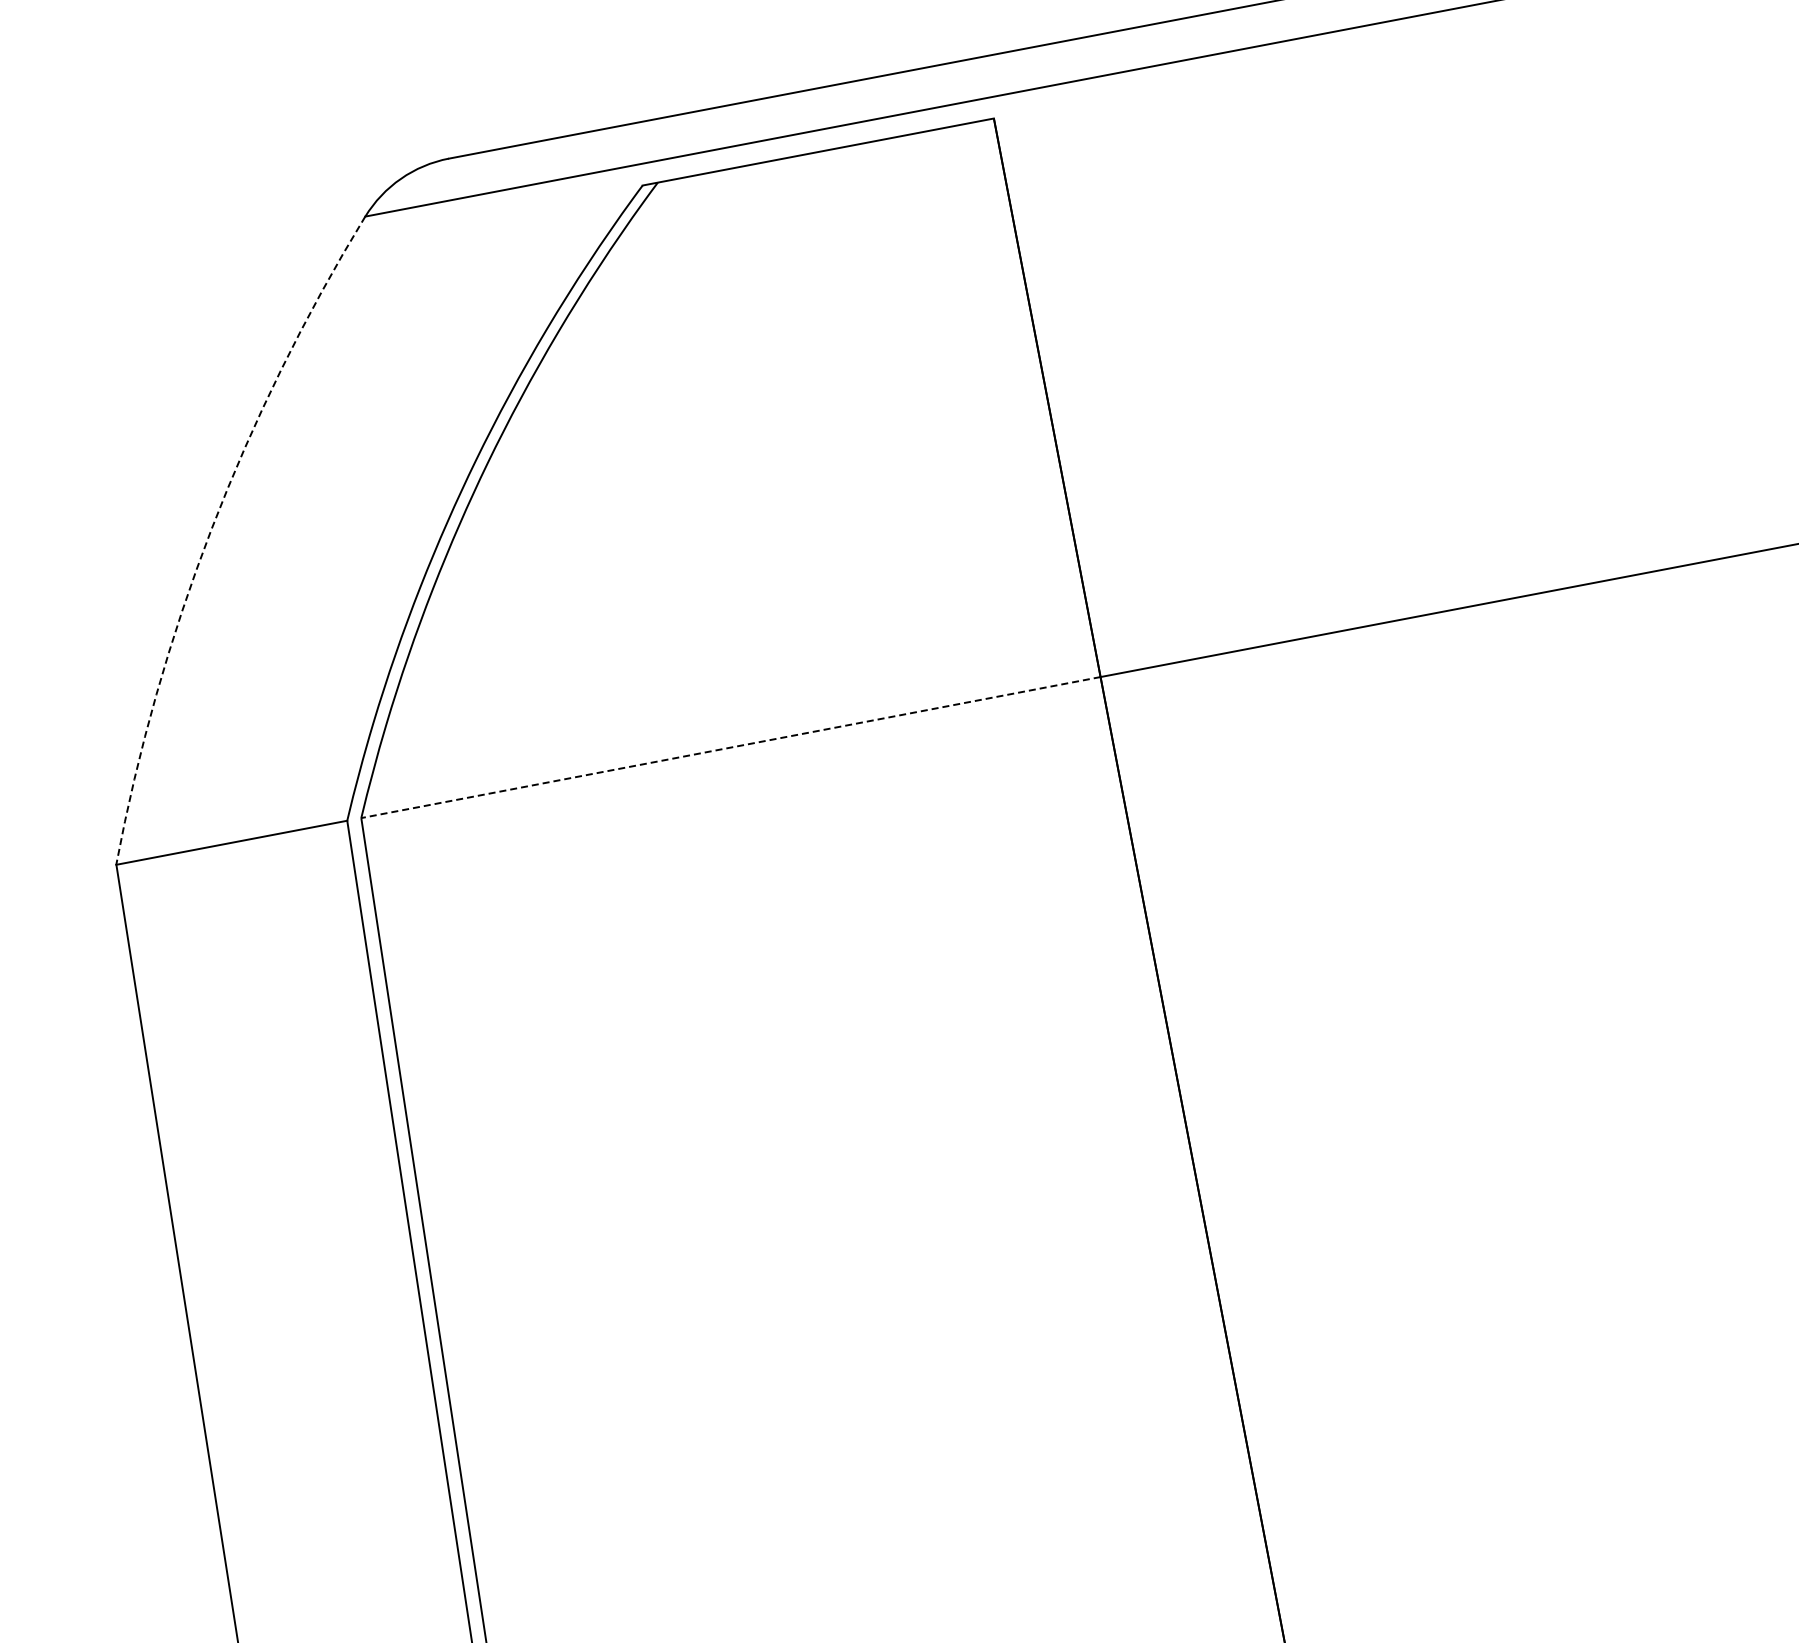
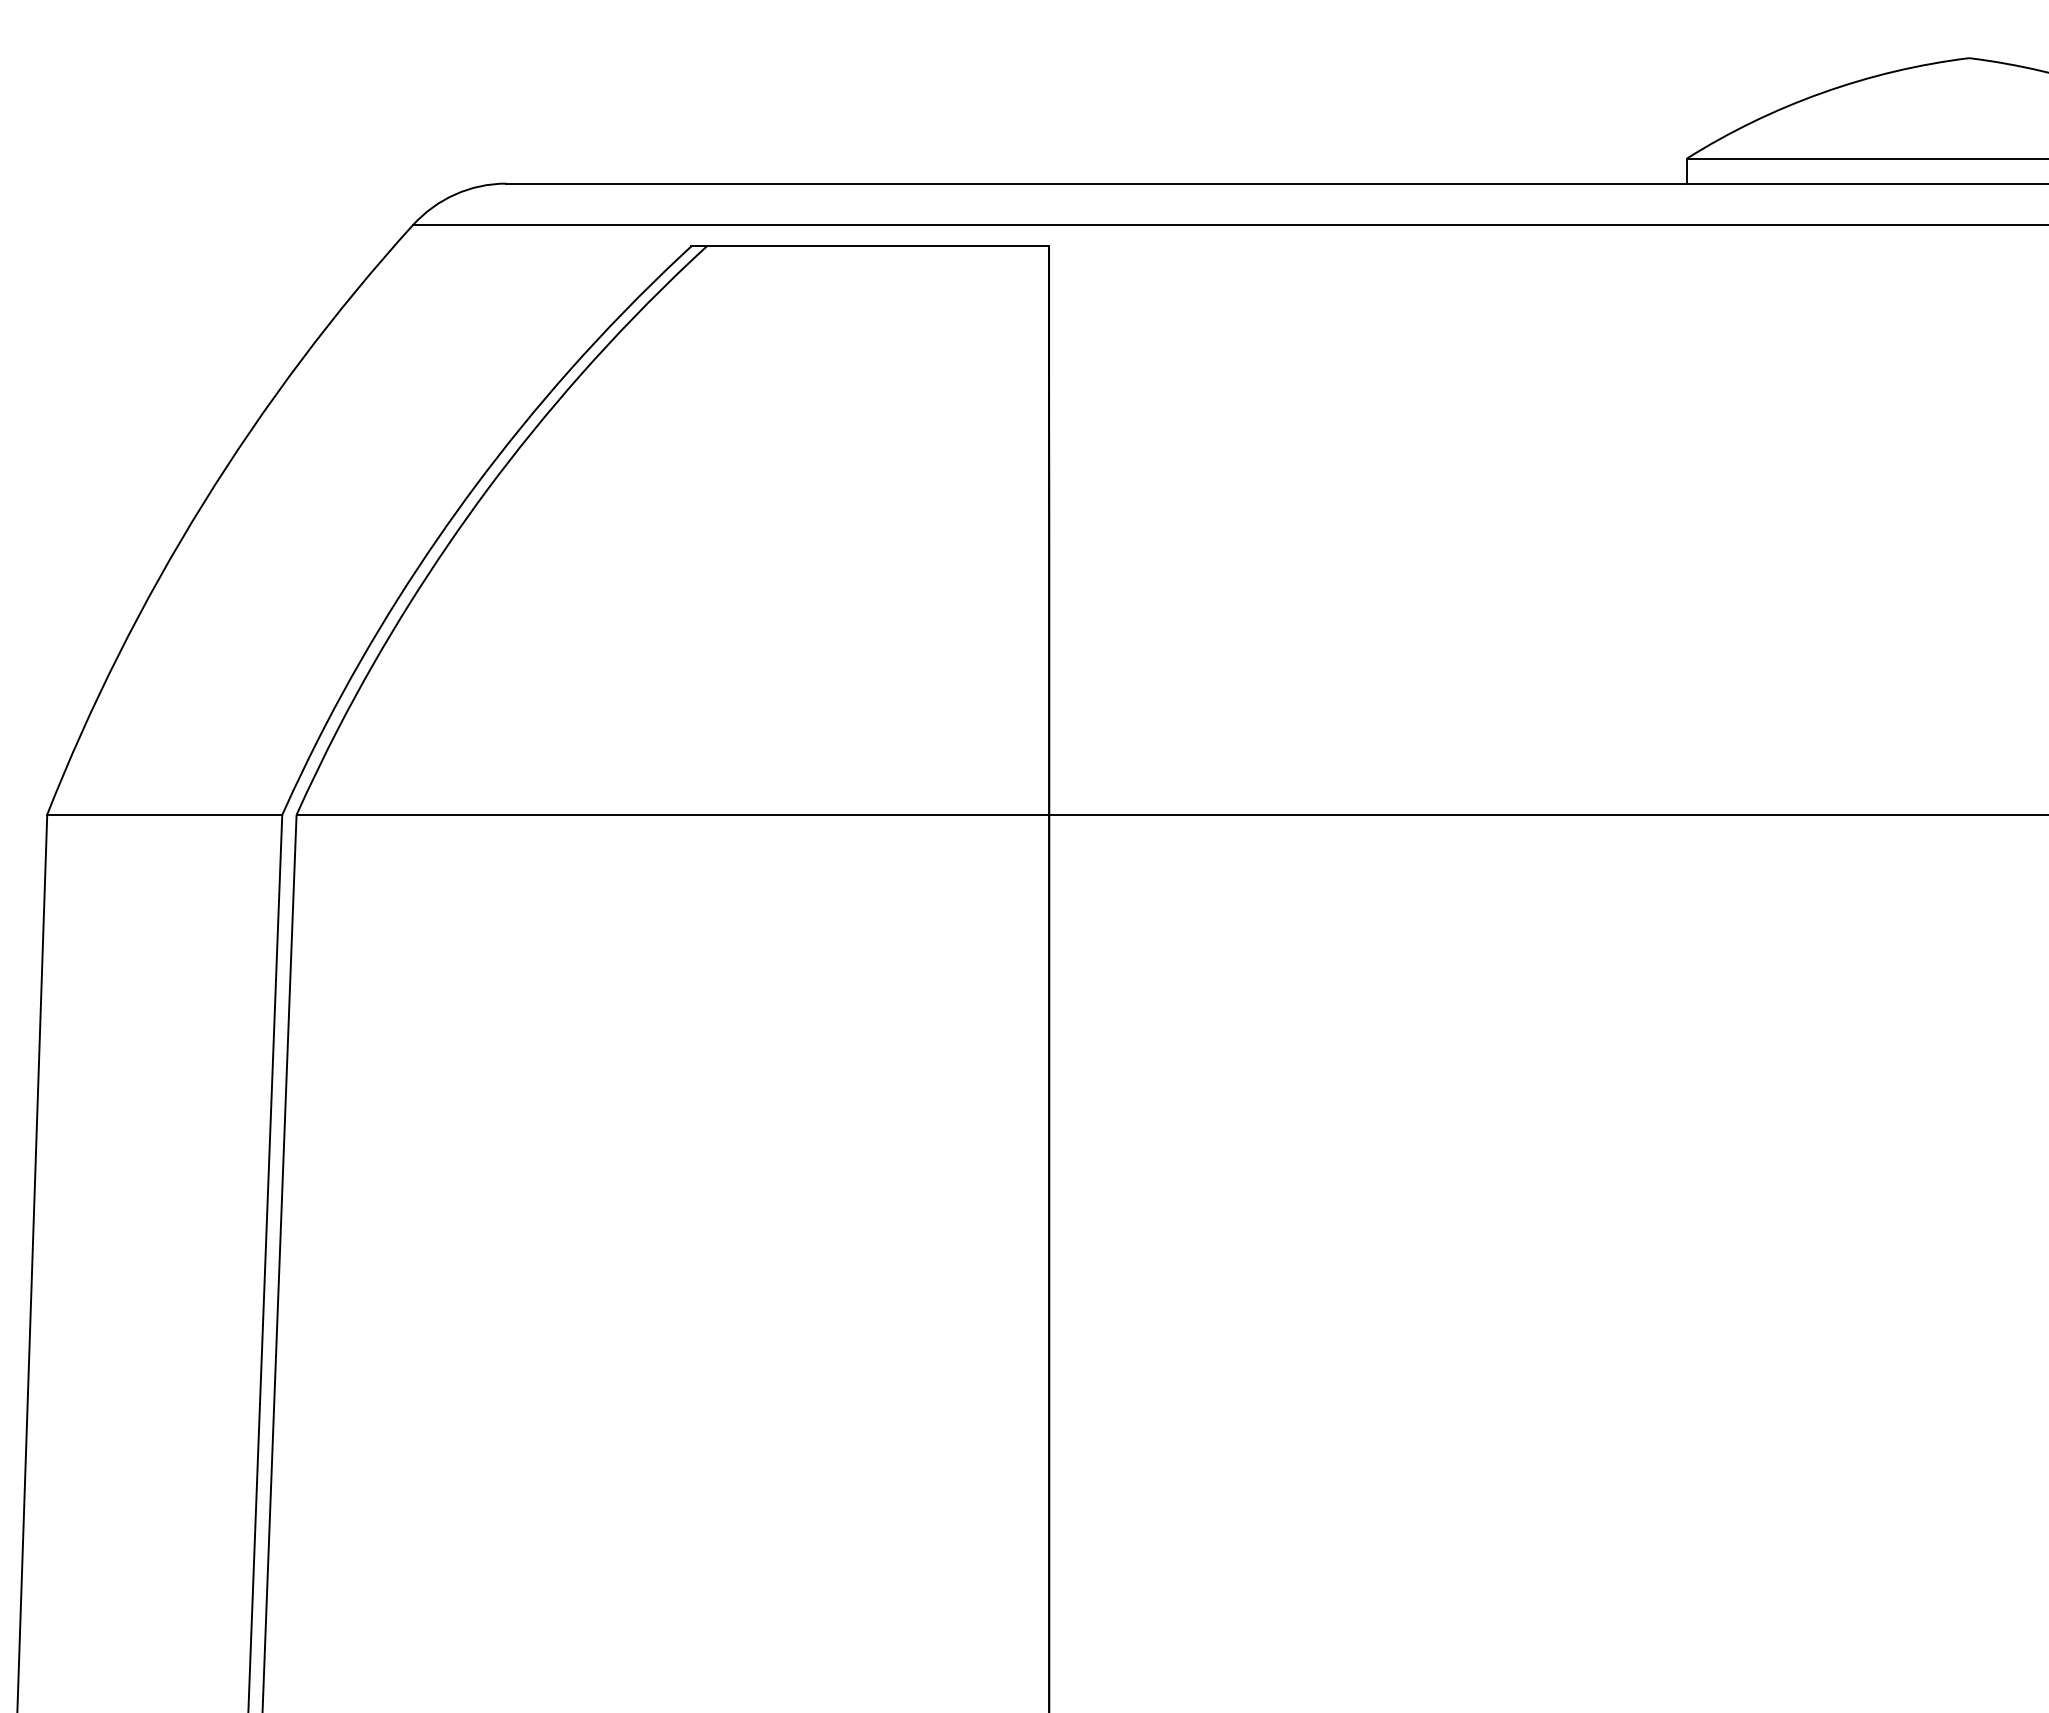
arc: (211, 529) -> (203, 503), dashed -> solid
line: (730, 747) -> (672, 814), dashed -> solid

